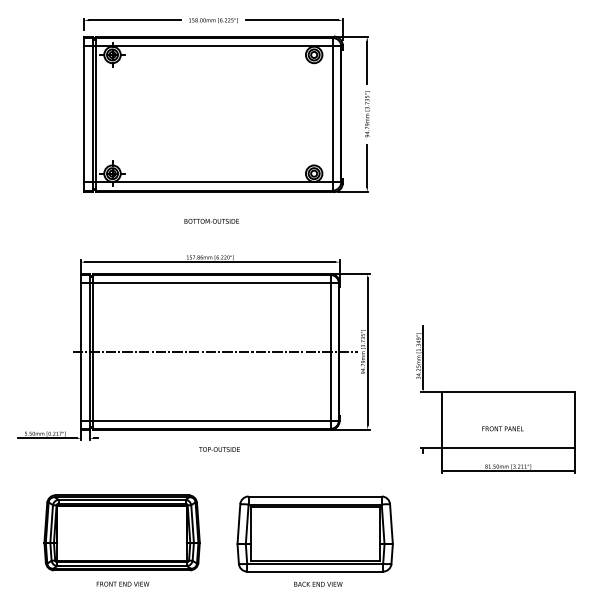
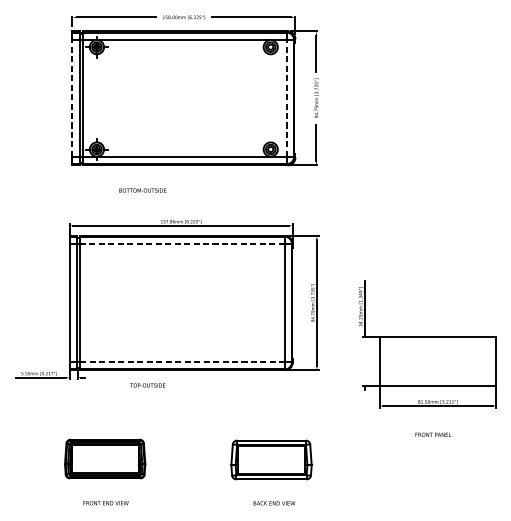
line: (84, 114) -> (72, 98), solid -> dashed
line: (333, 114) -> (287, 98), solid -> dashed
text: (211, 220) -> (142, 189), moved
line: (211, 283) -> (182, 244), solid -> dashed
line: (214, 351) -> (184, 302), removed
line: (211, 420) -> (182, 362), solid -> dashed
text: (502, 428) -> (433, 434), moved
text: (219, 449) -> (147, 385), moved
part: (121, 532) -> (104, 458), size x0.6
part: (314, 533) -> (271, 459), size x0.6

